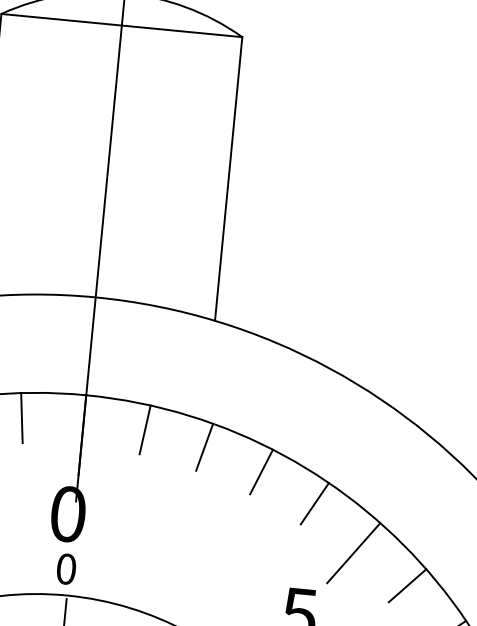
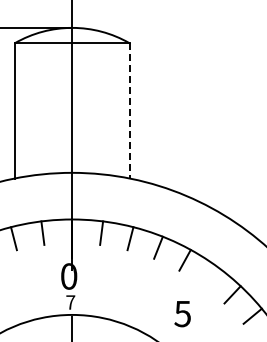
line: (228, 178) -> (129, 110), solid -> dashed
line: (353, 552) -> (205, 281), removed
text: (65, 569) -> (70, 302), 0 -> 7

